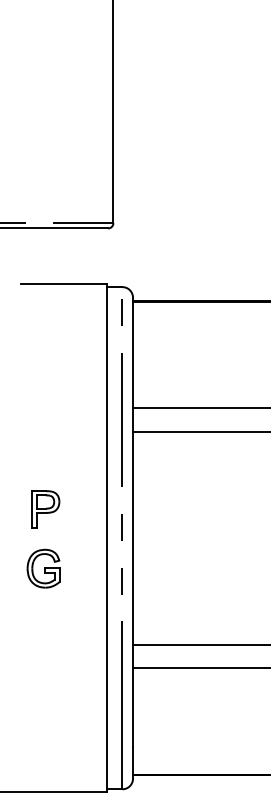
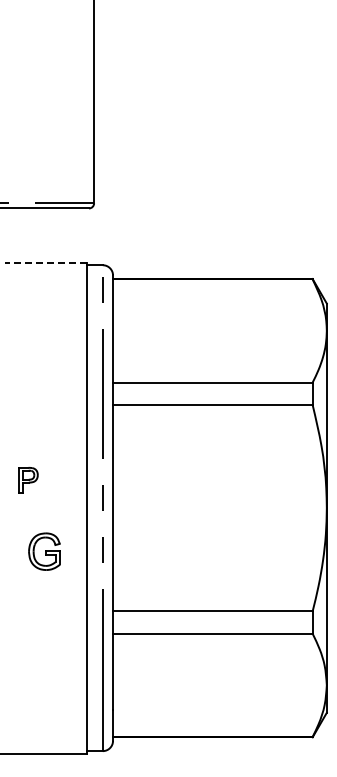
line: (63, 284) -> (45, 262), solid -> dashed
part: (45, 508) -> (28, 479), size x0.7
part: (43, 568) -> (44, 551), moved

